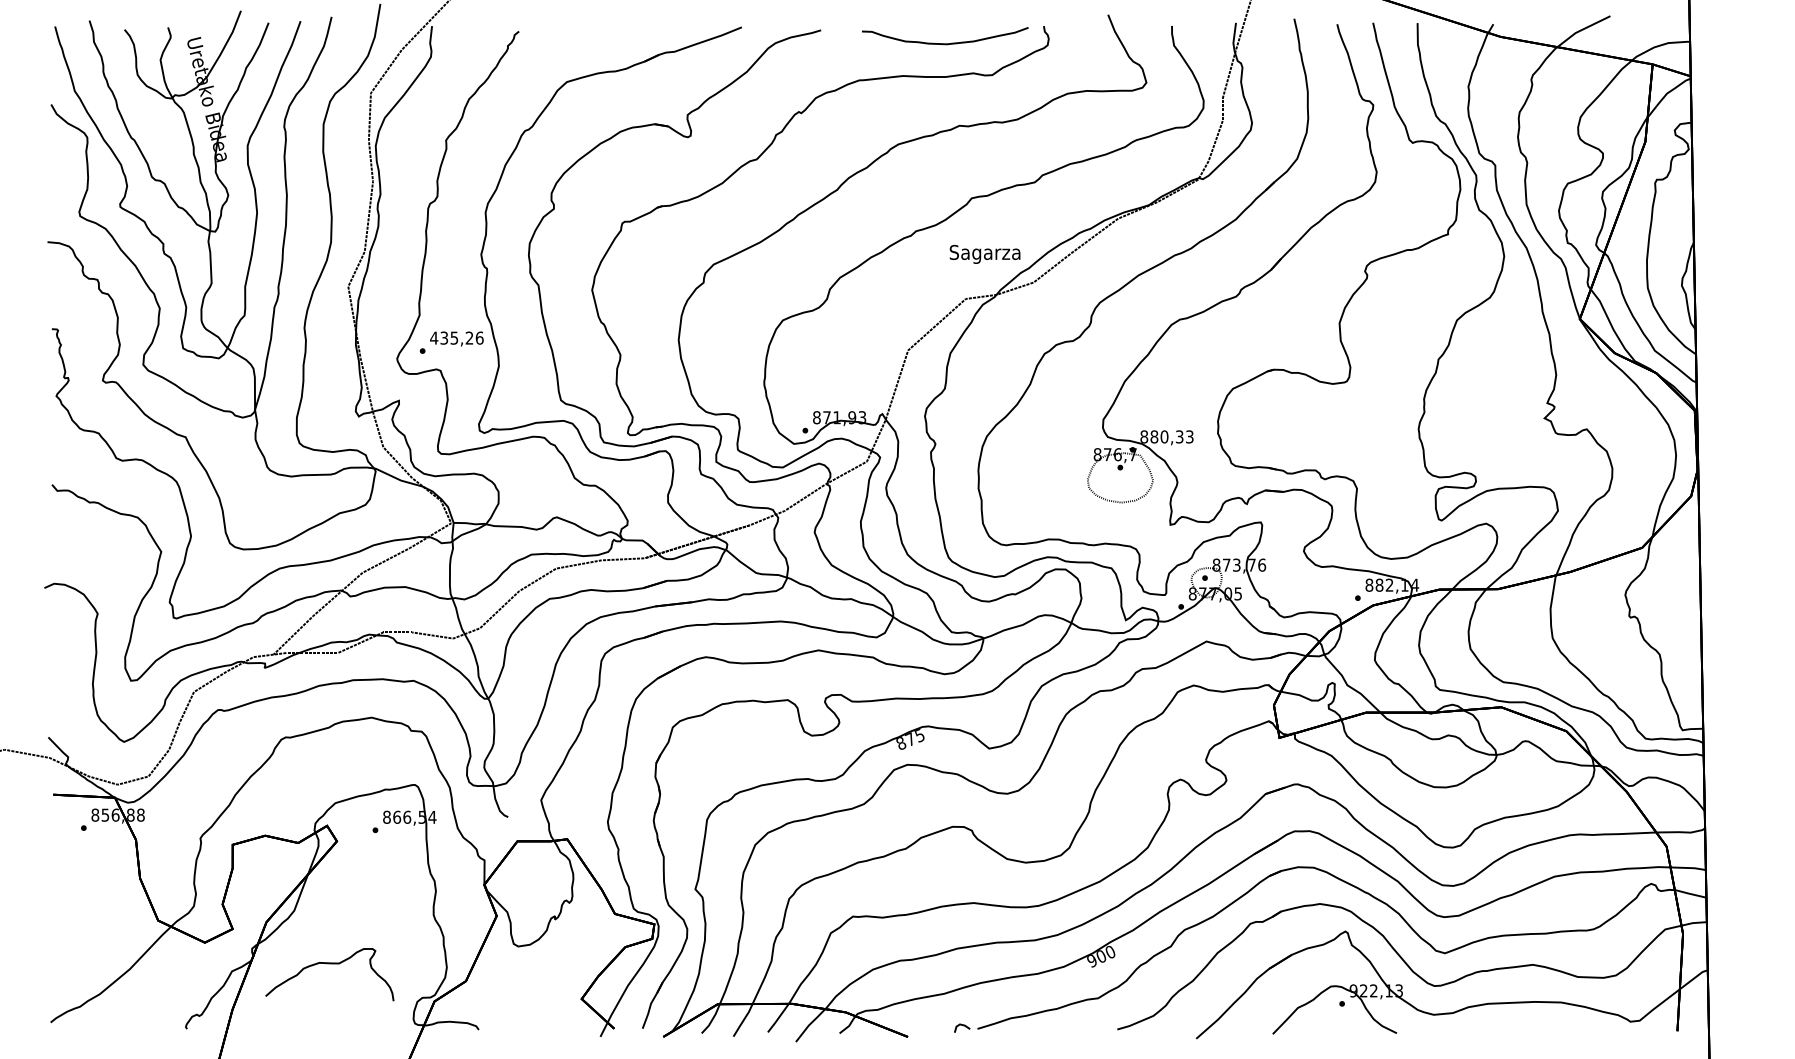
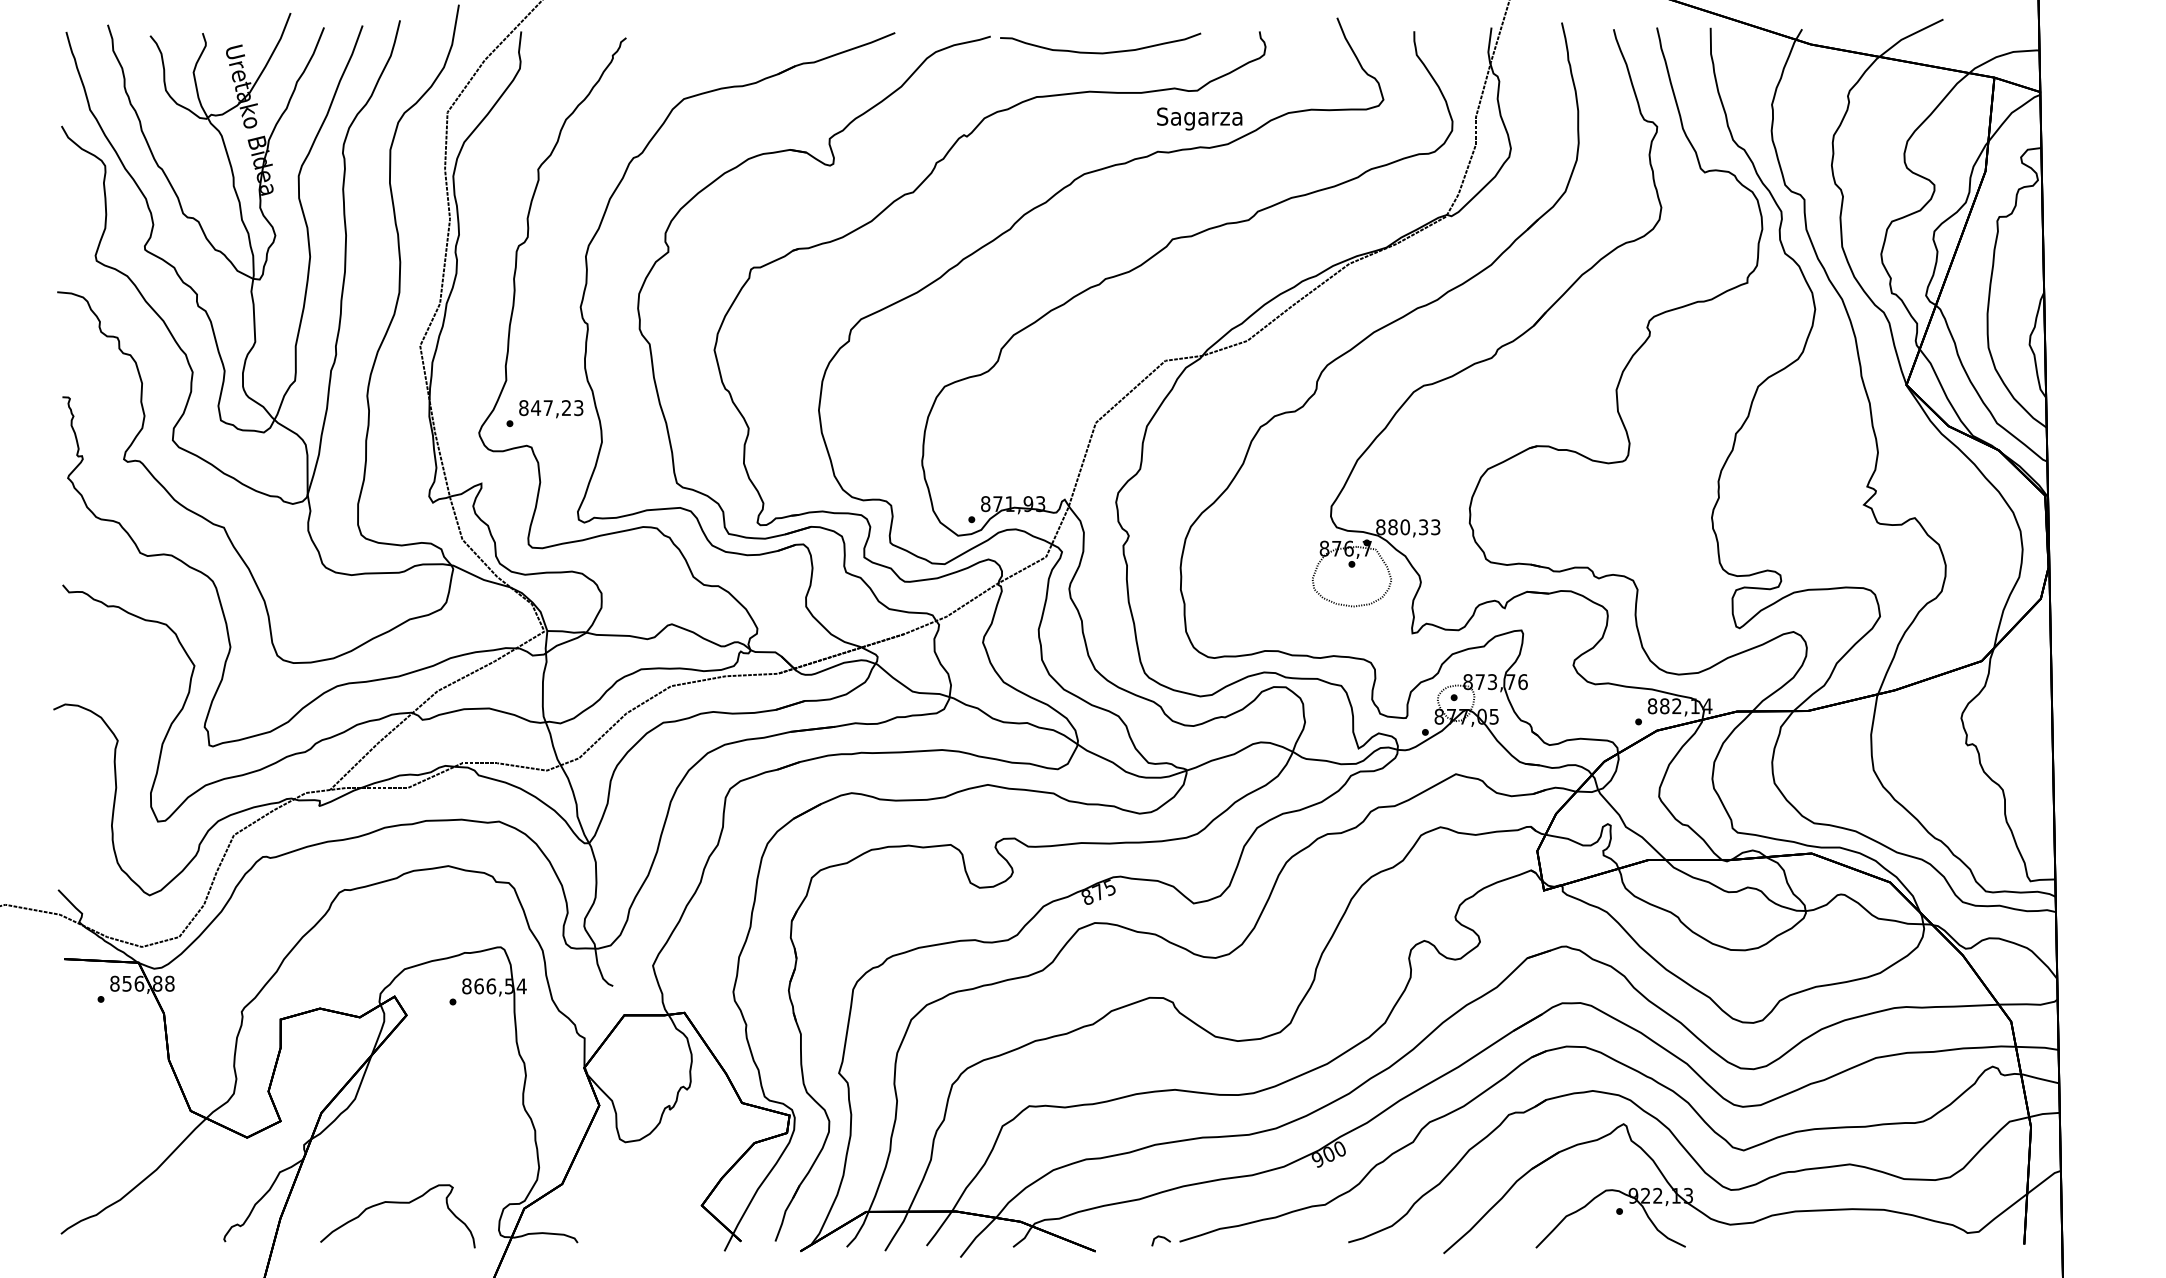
curve: (945, 43) -> (1100, 52), moved
text: (984, 253) -> (1199, 118), moved
text: (456, 338) -> (550, 408), 435,26 -> 847,23
curve: (329, 964) -> (397, 1203), moved

